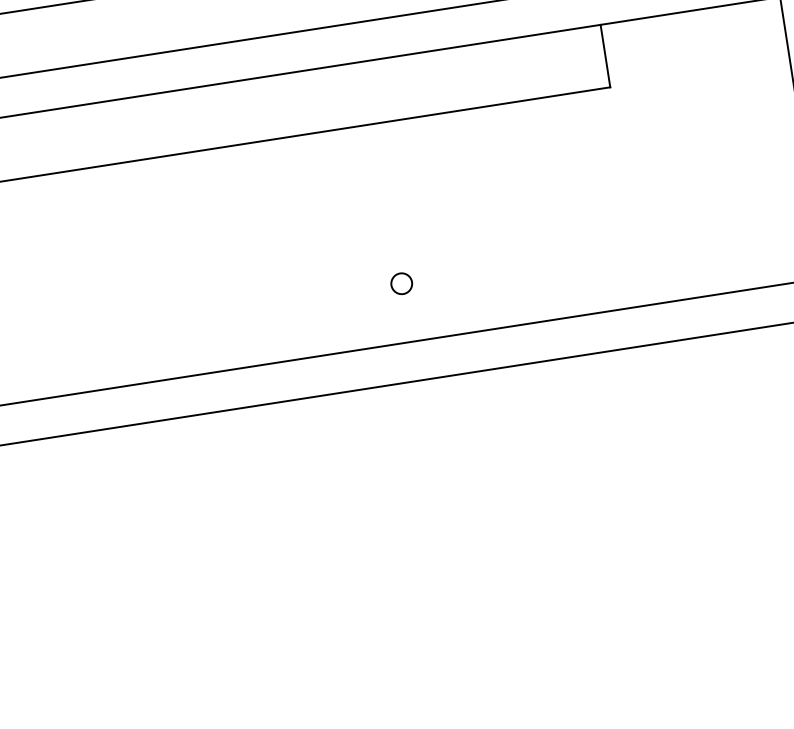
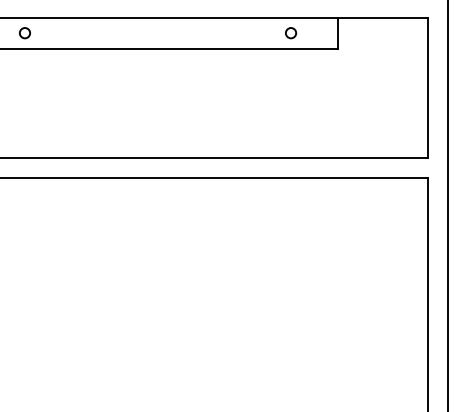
circle: (402, 284) -> (291, 33), moved

